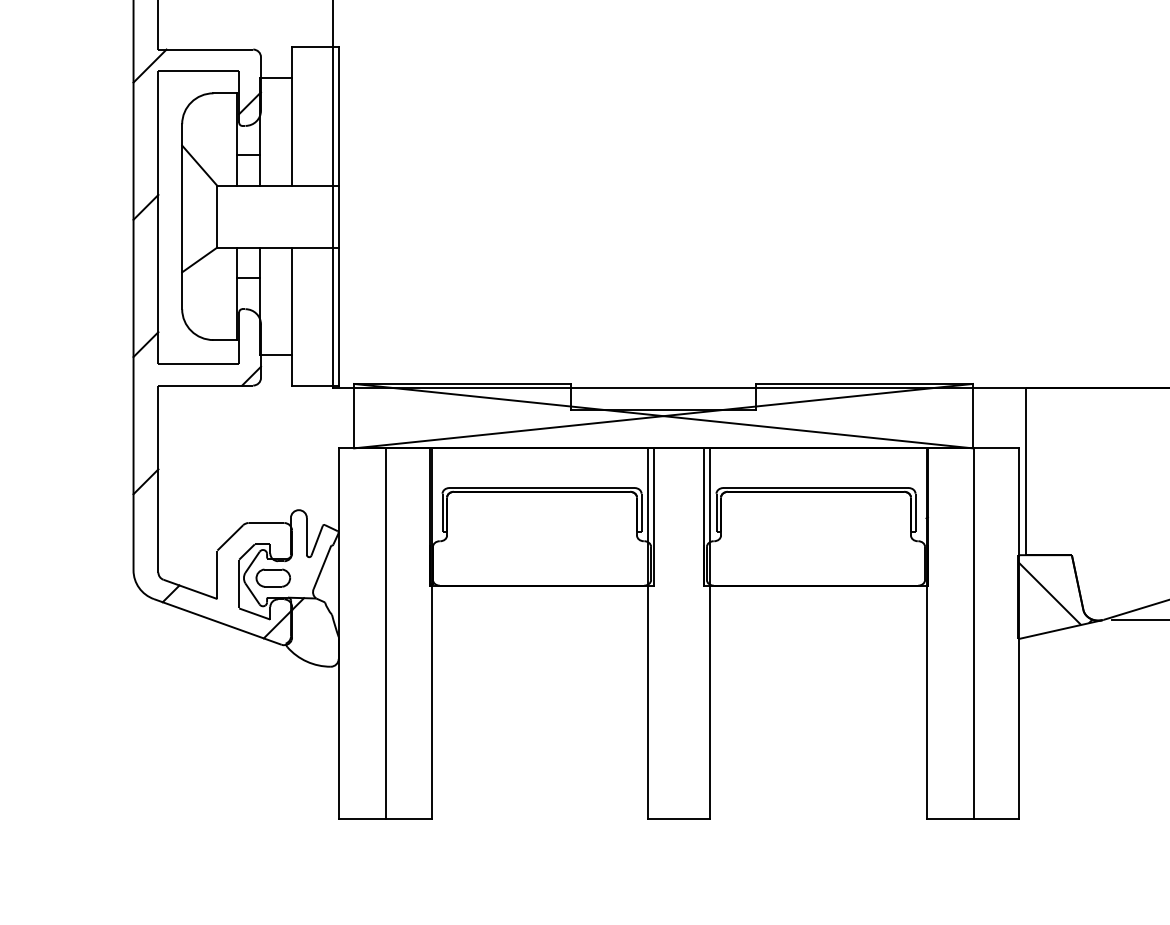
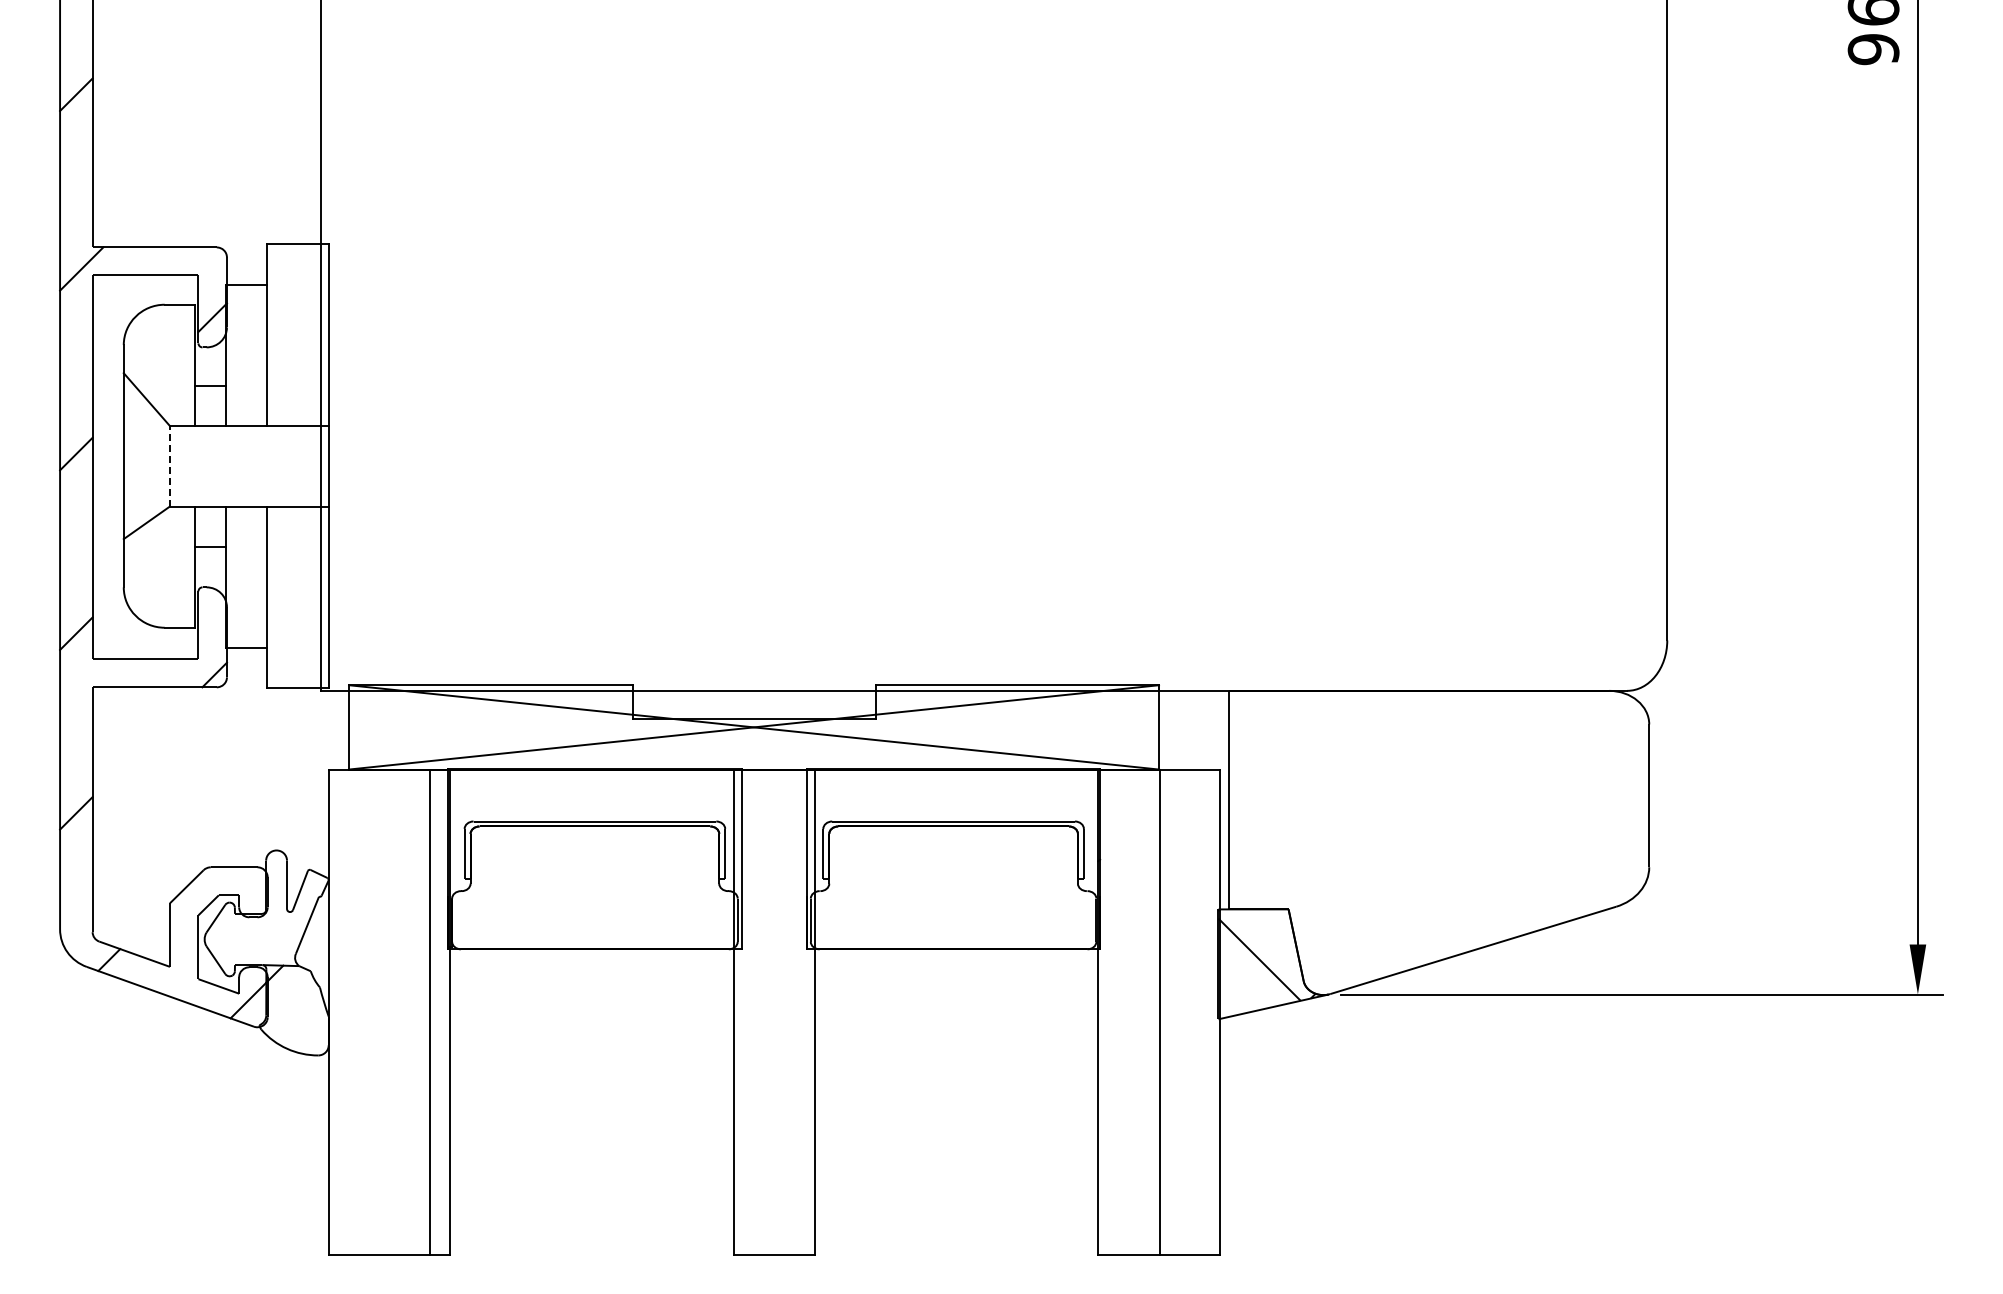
line: (217, 216) -> (169, 465), solid -> dashed
part: (272, 578) -> (242, 939), removed
line: (385, 633) -> (430, 1011), moved

